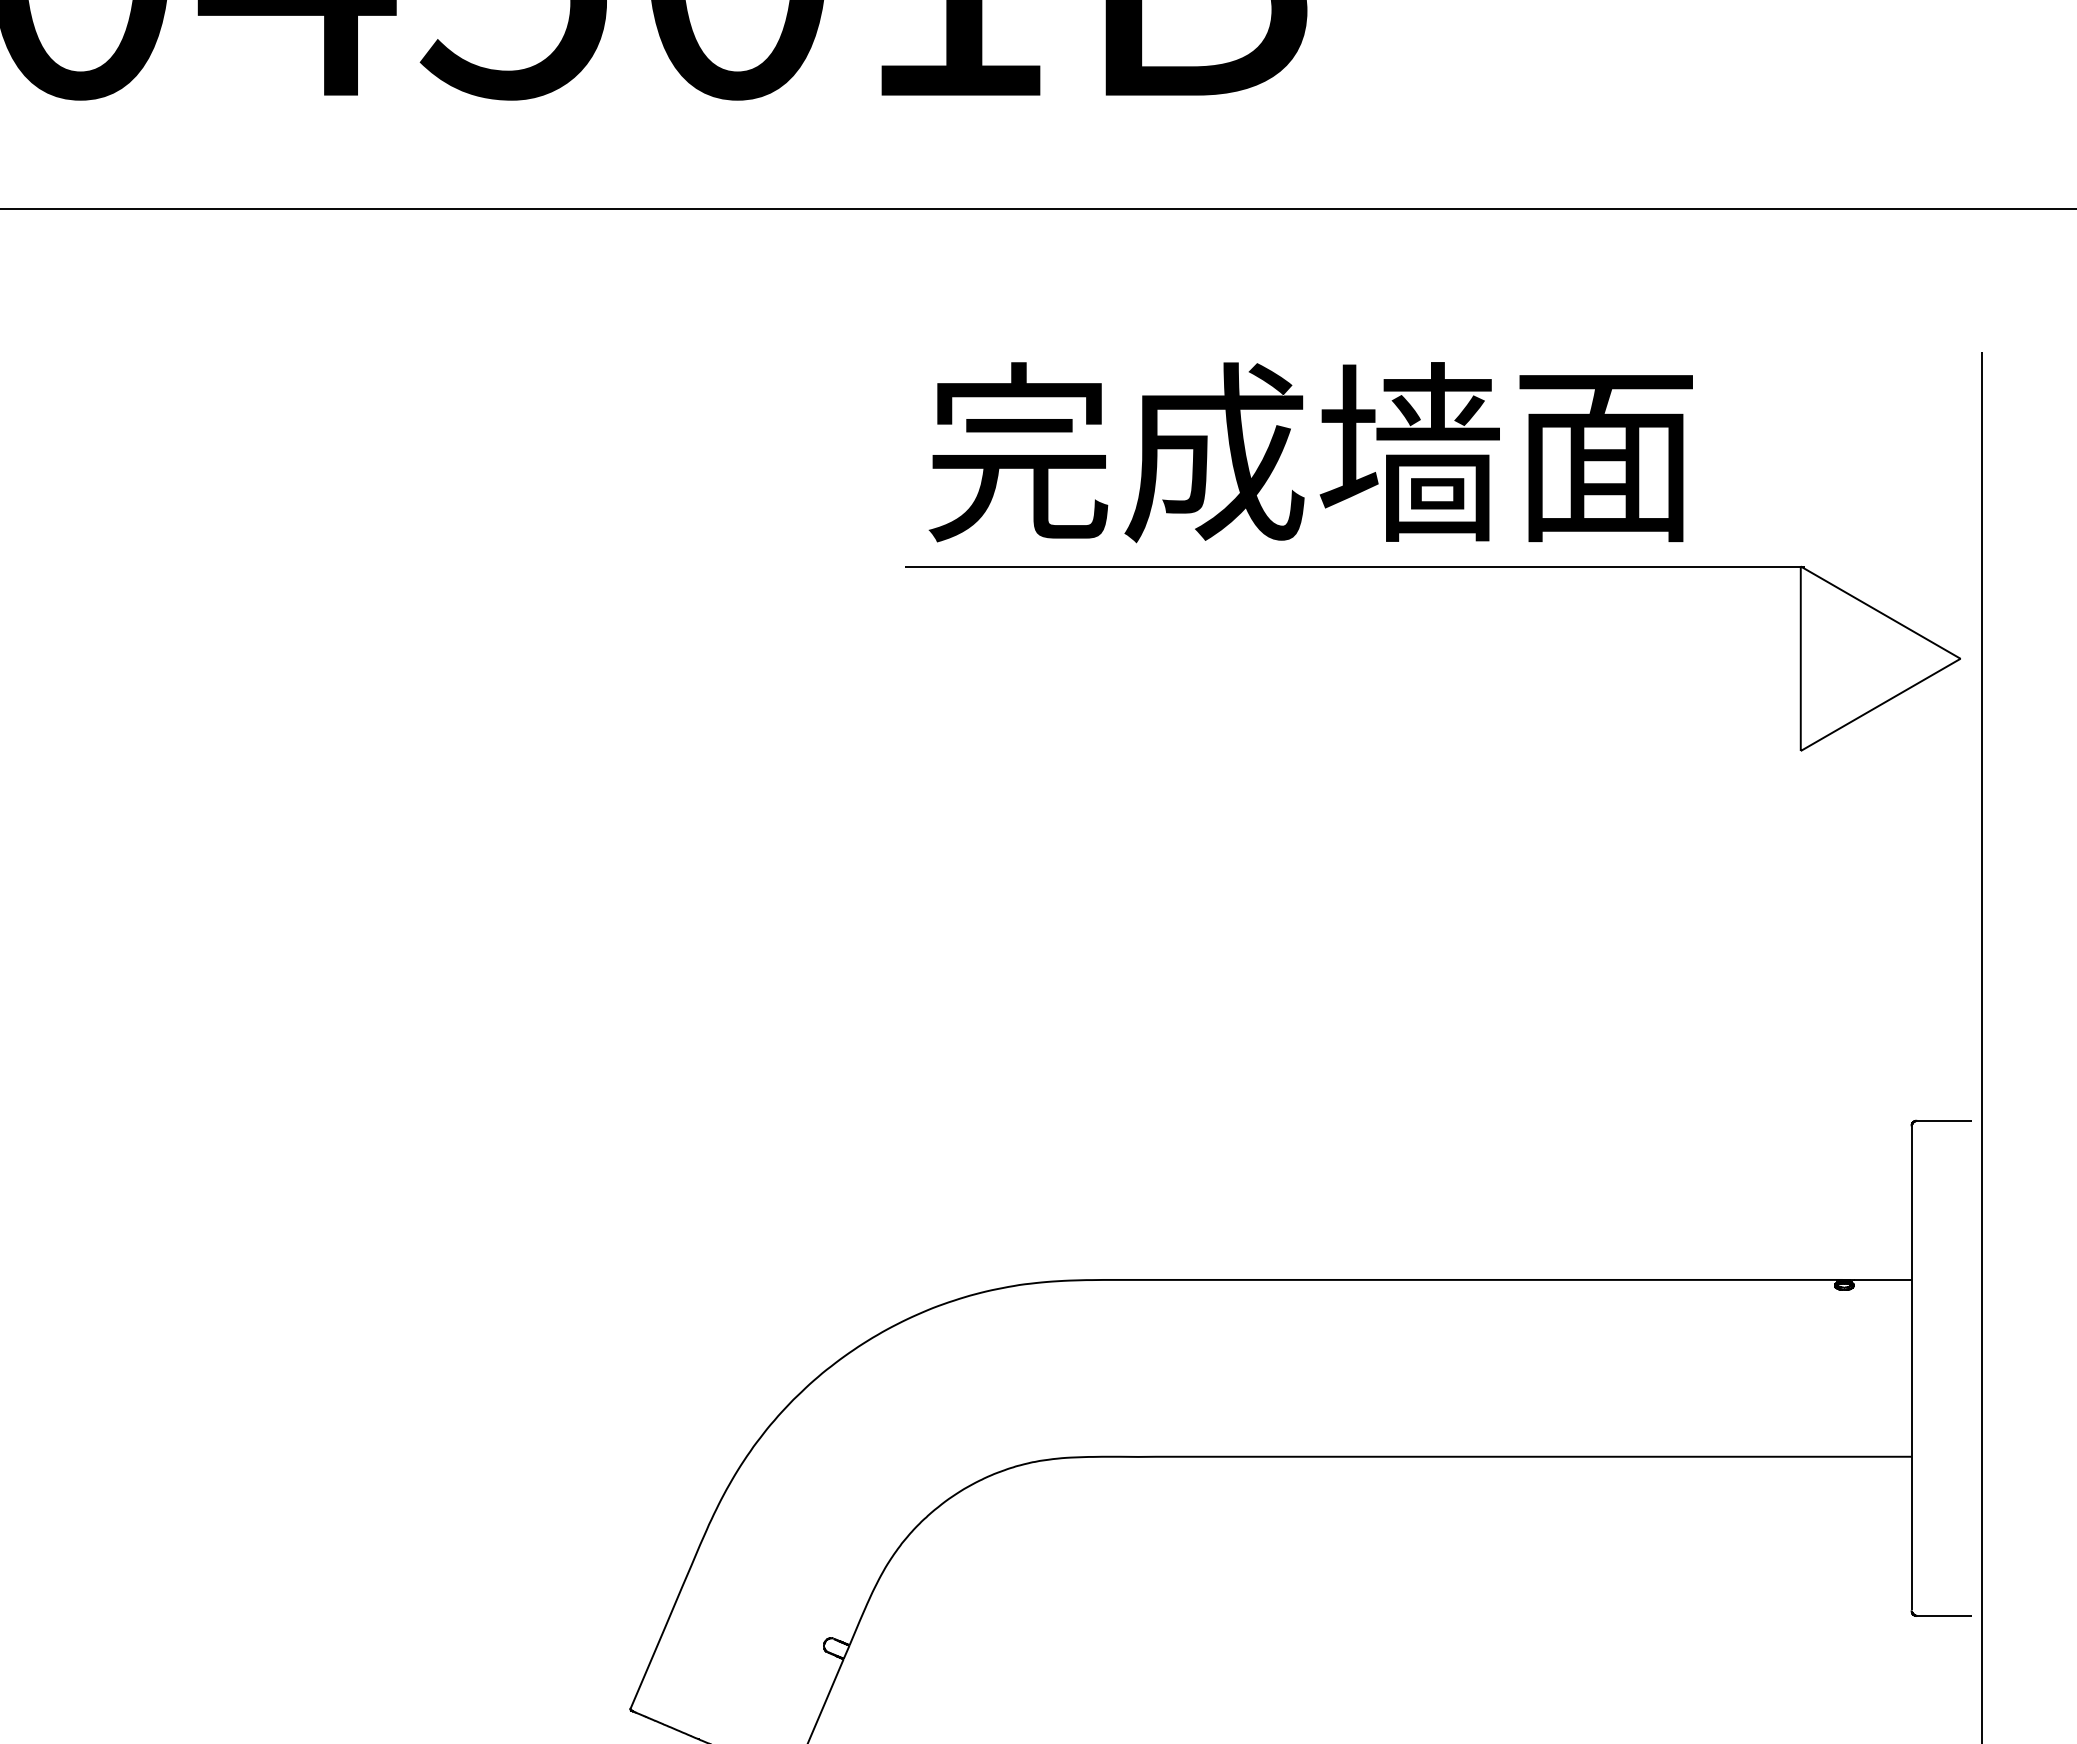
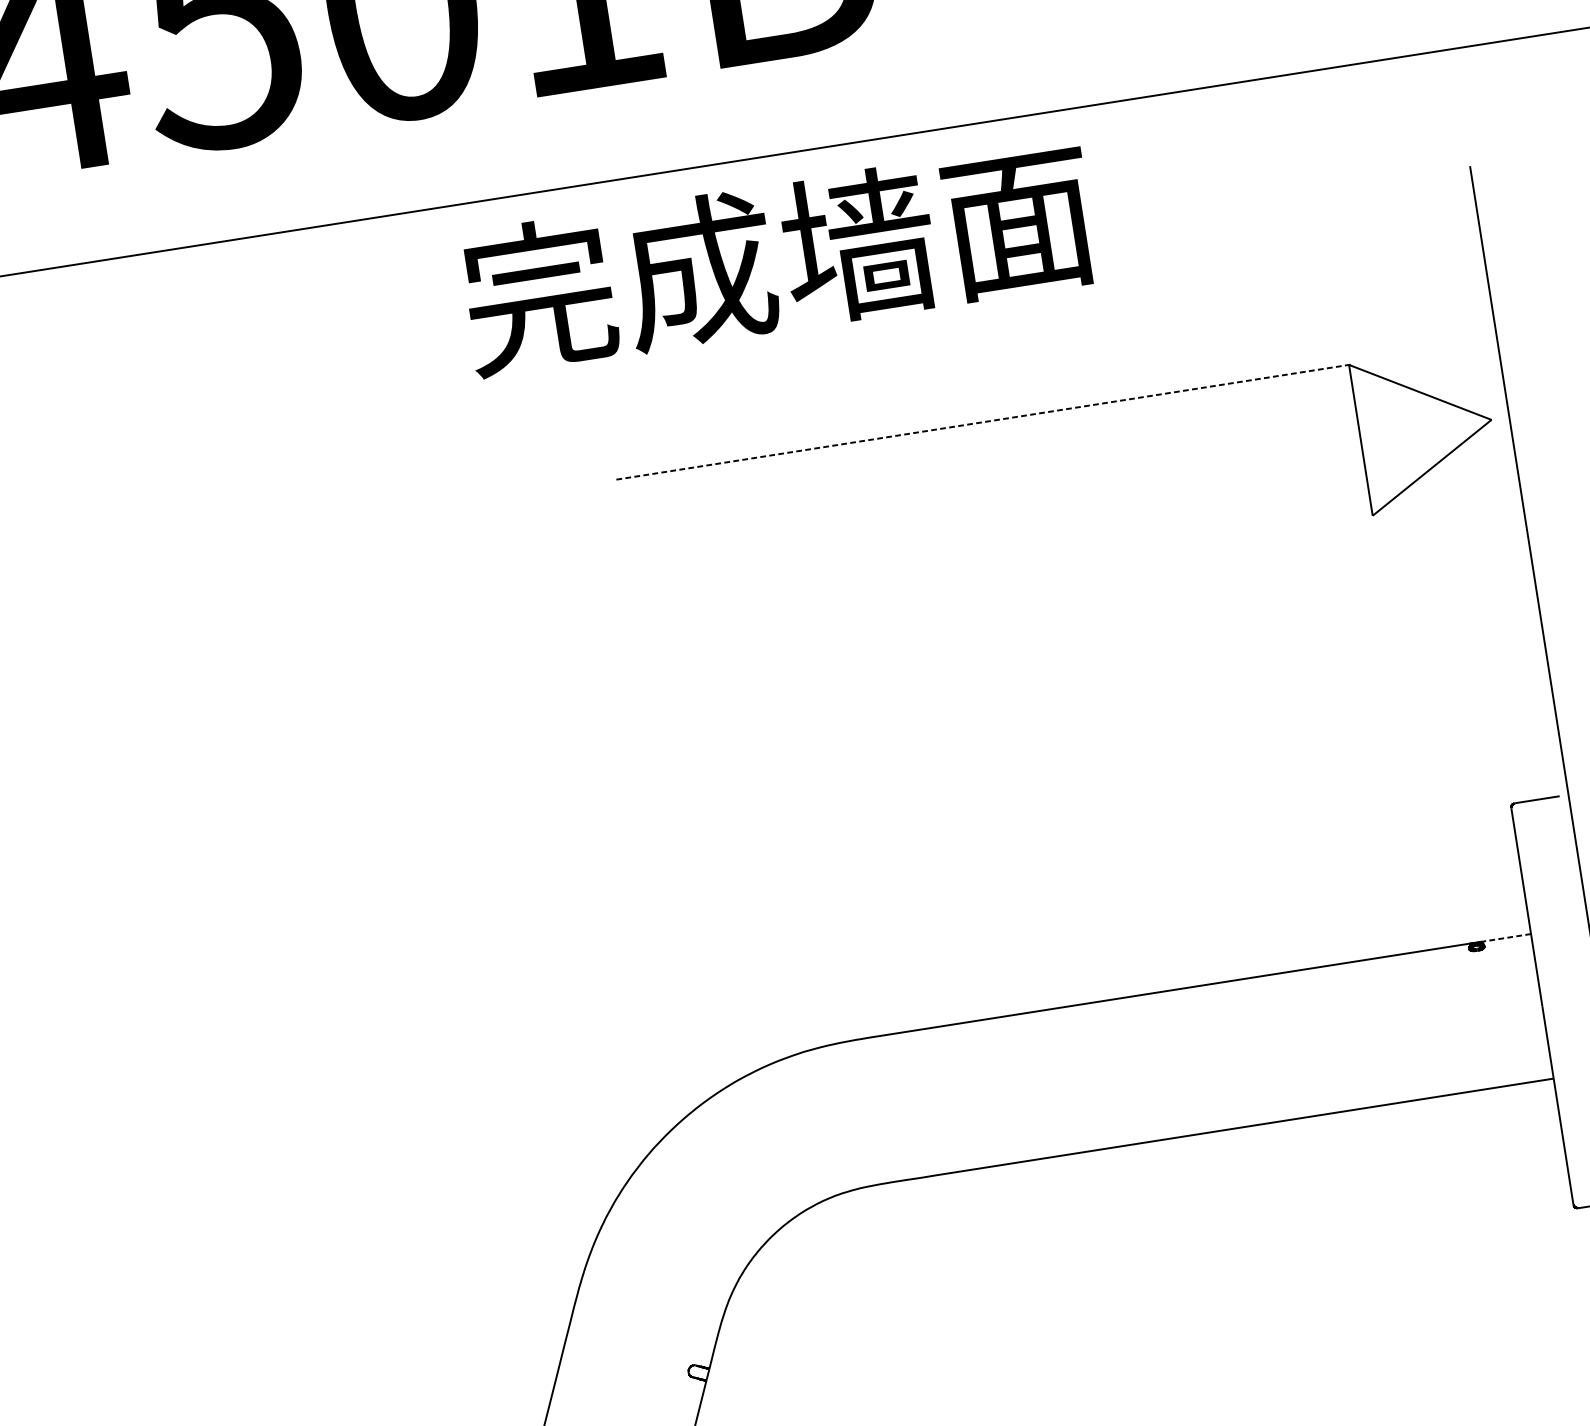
text: (1310, 452) -> (777, 258), moved
line: (1355, 566) -> (984, 421), solid -> dashed
line: (1882, 1279) -> (1507, 937), solid -> dashed

